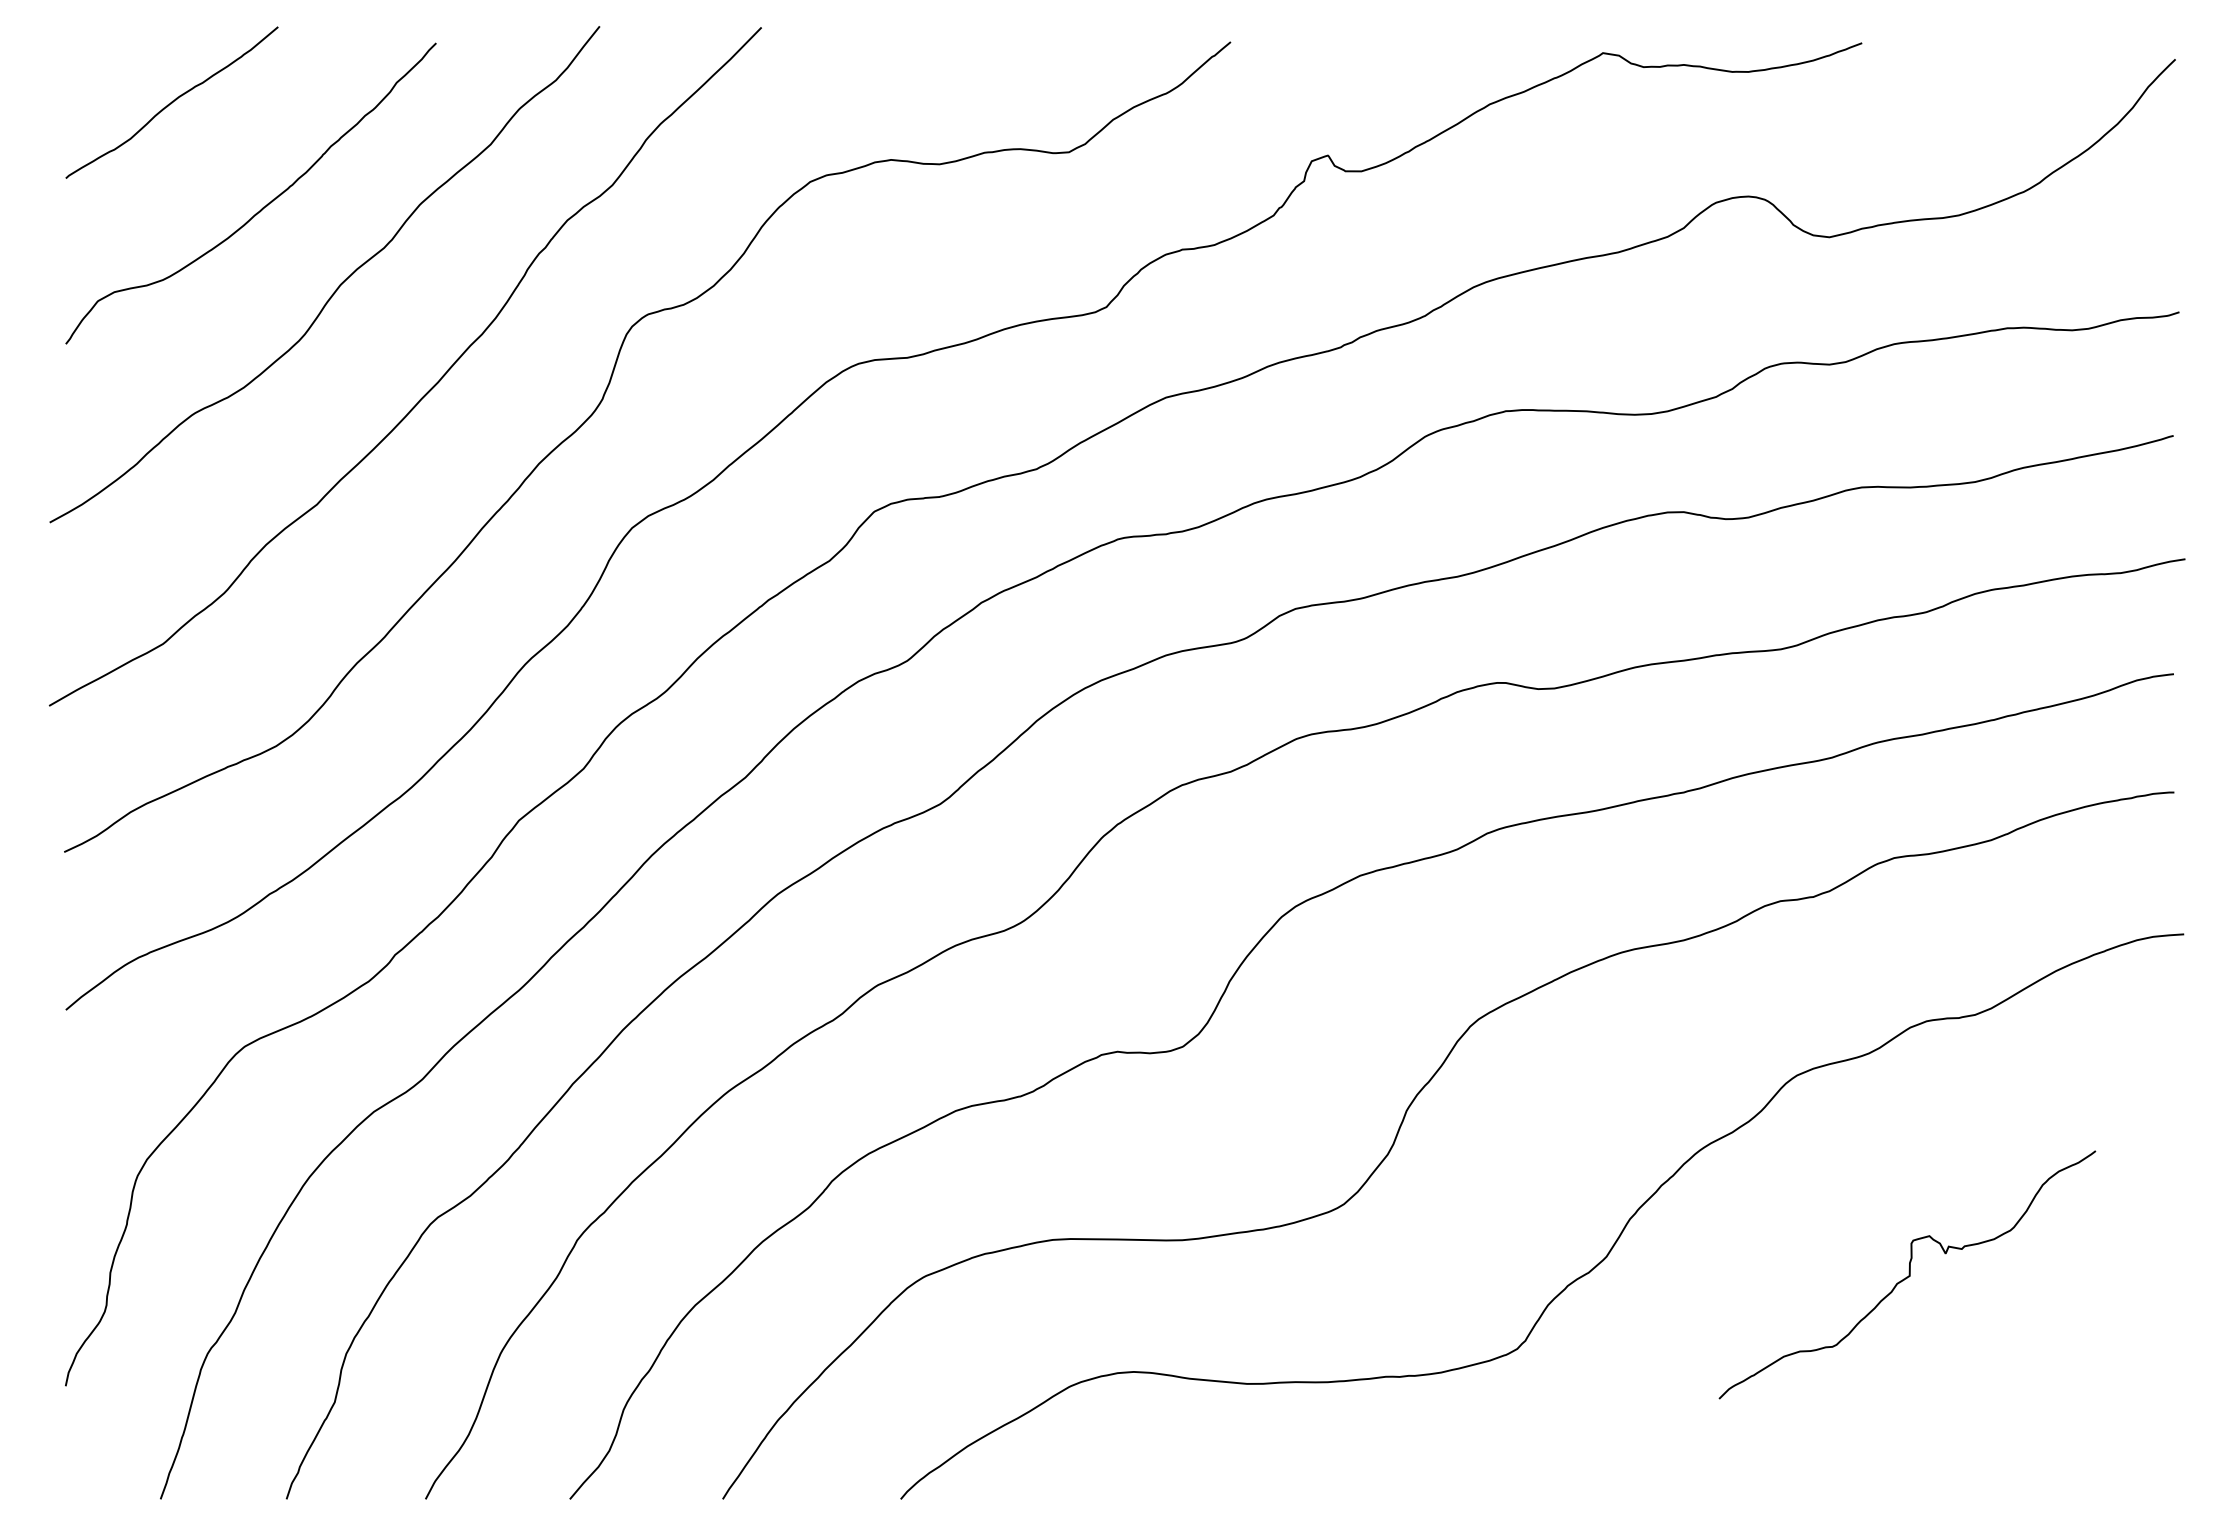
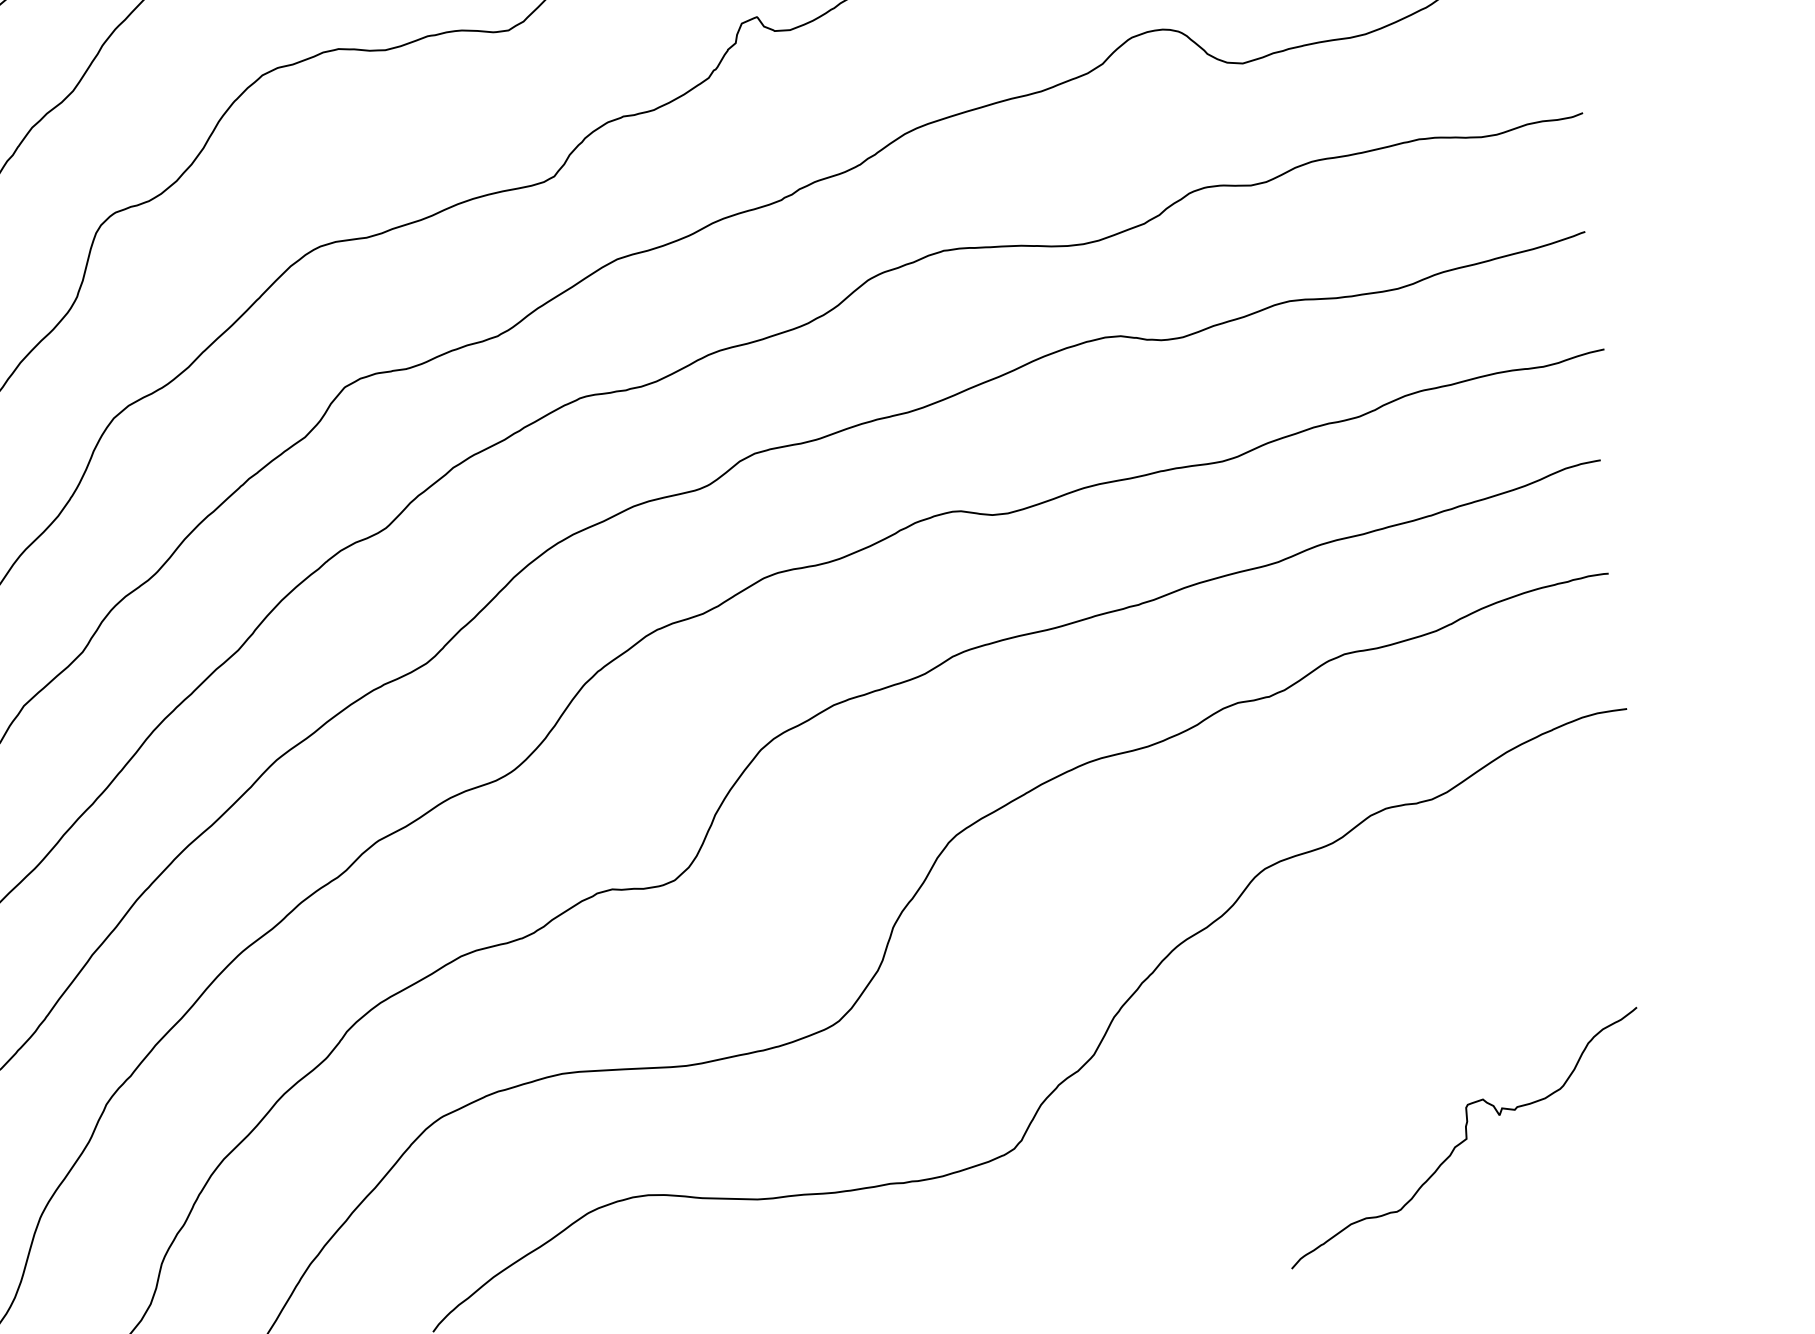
curve: (1908, 1274) -> (1465, 1137), moved

